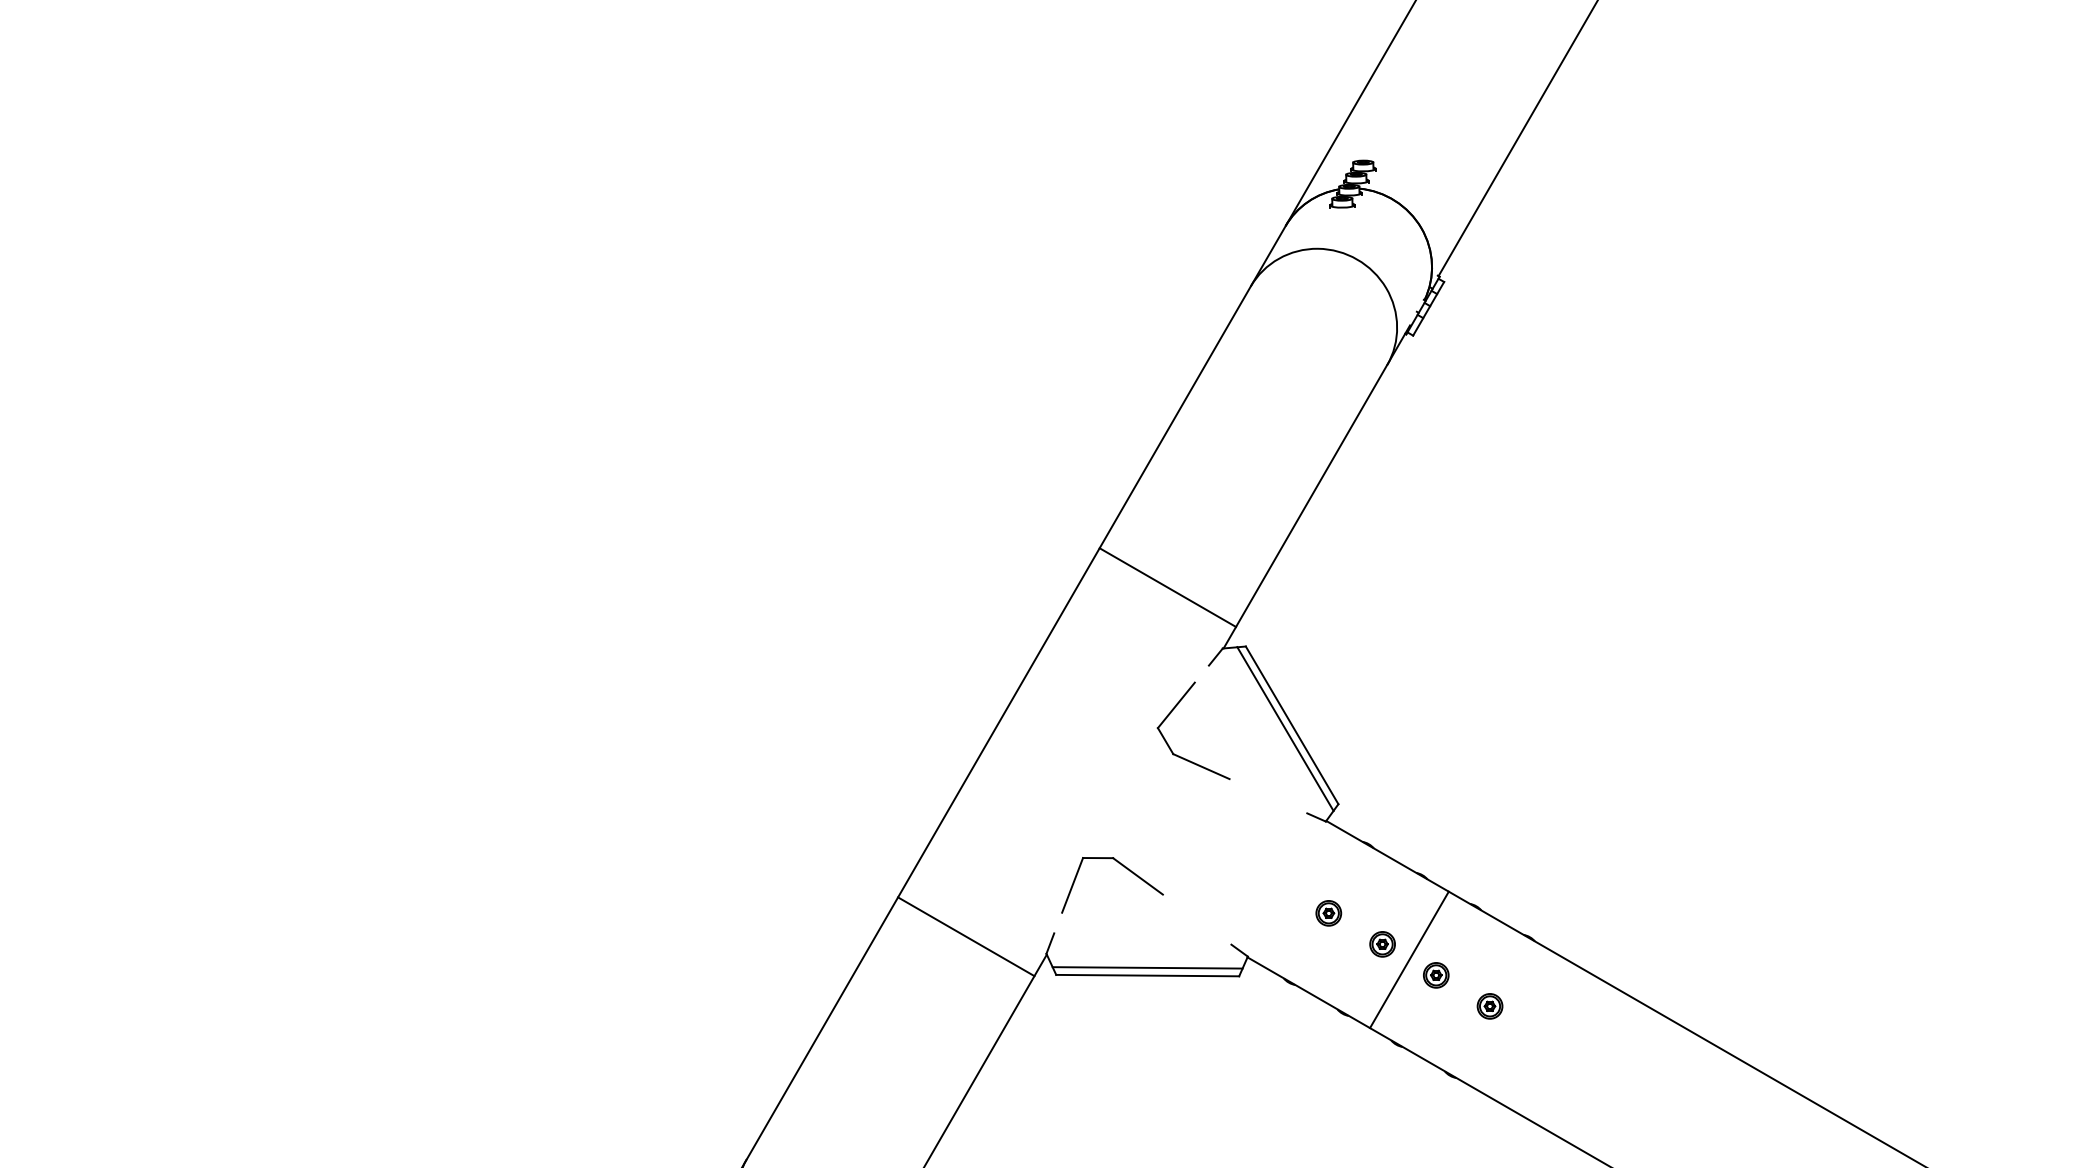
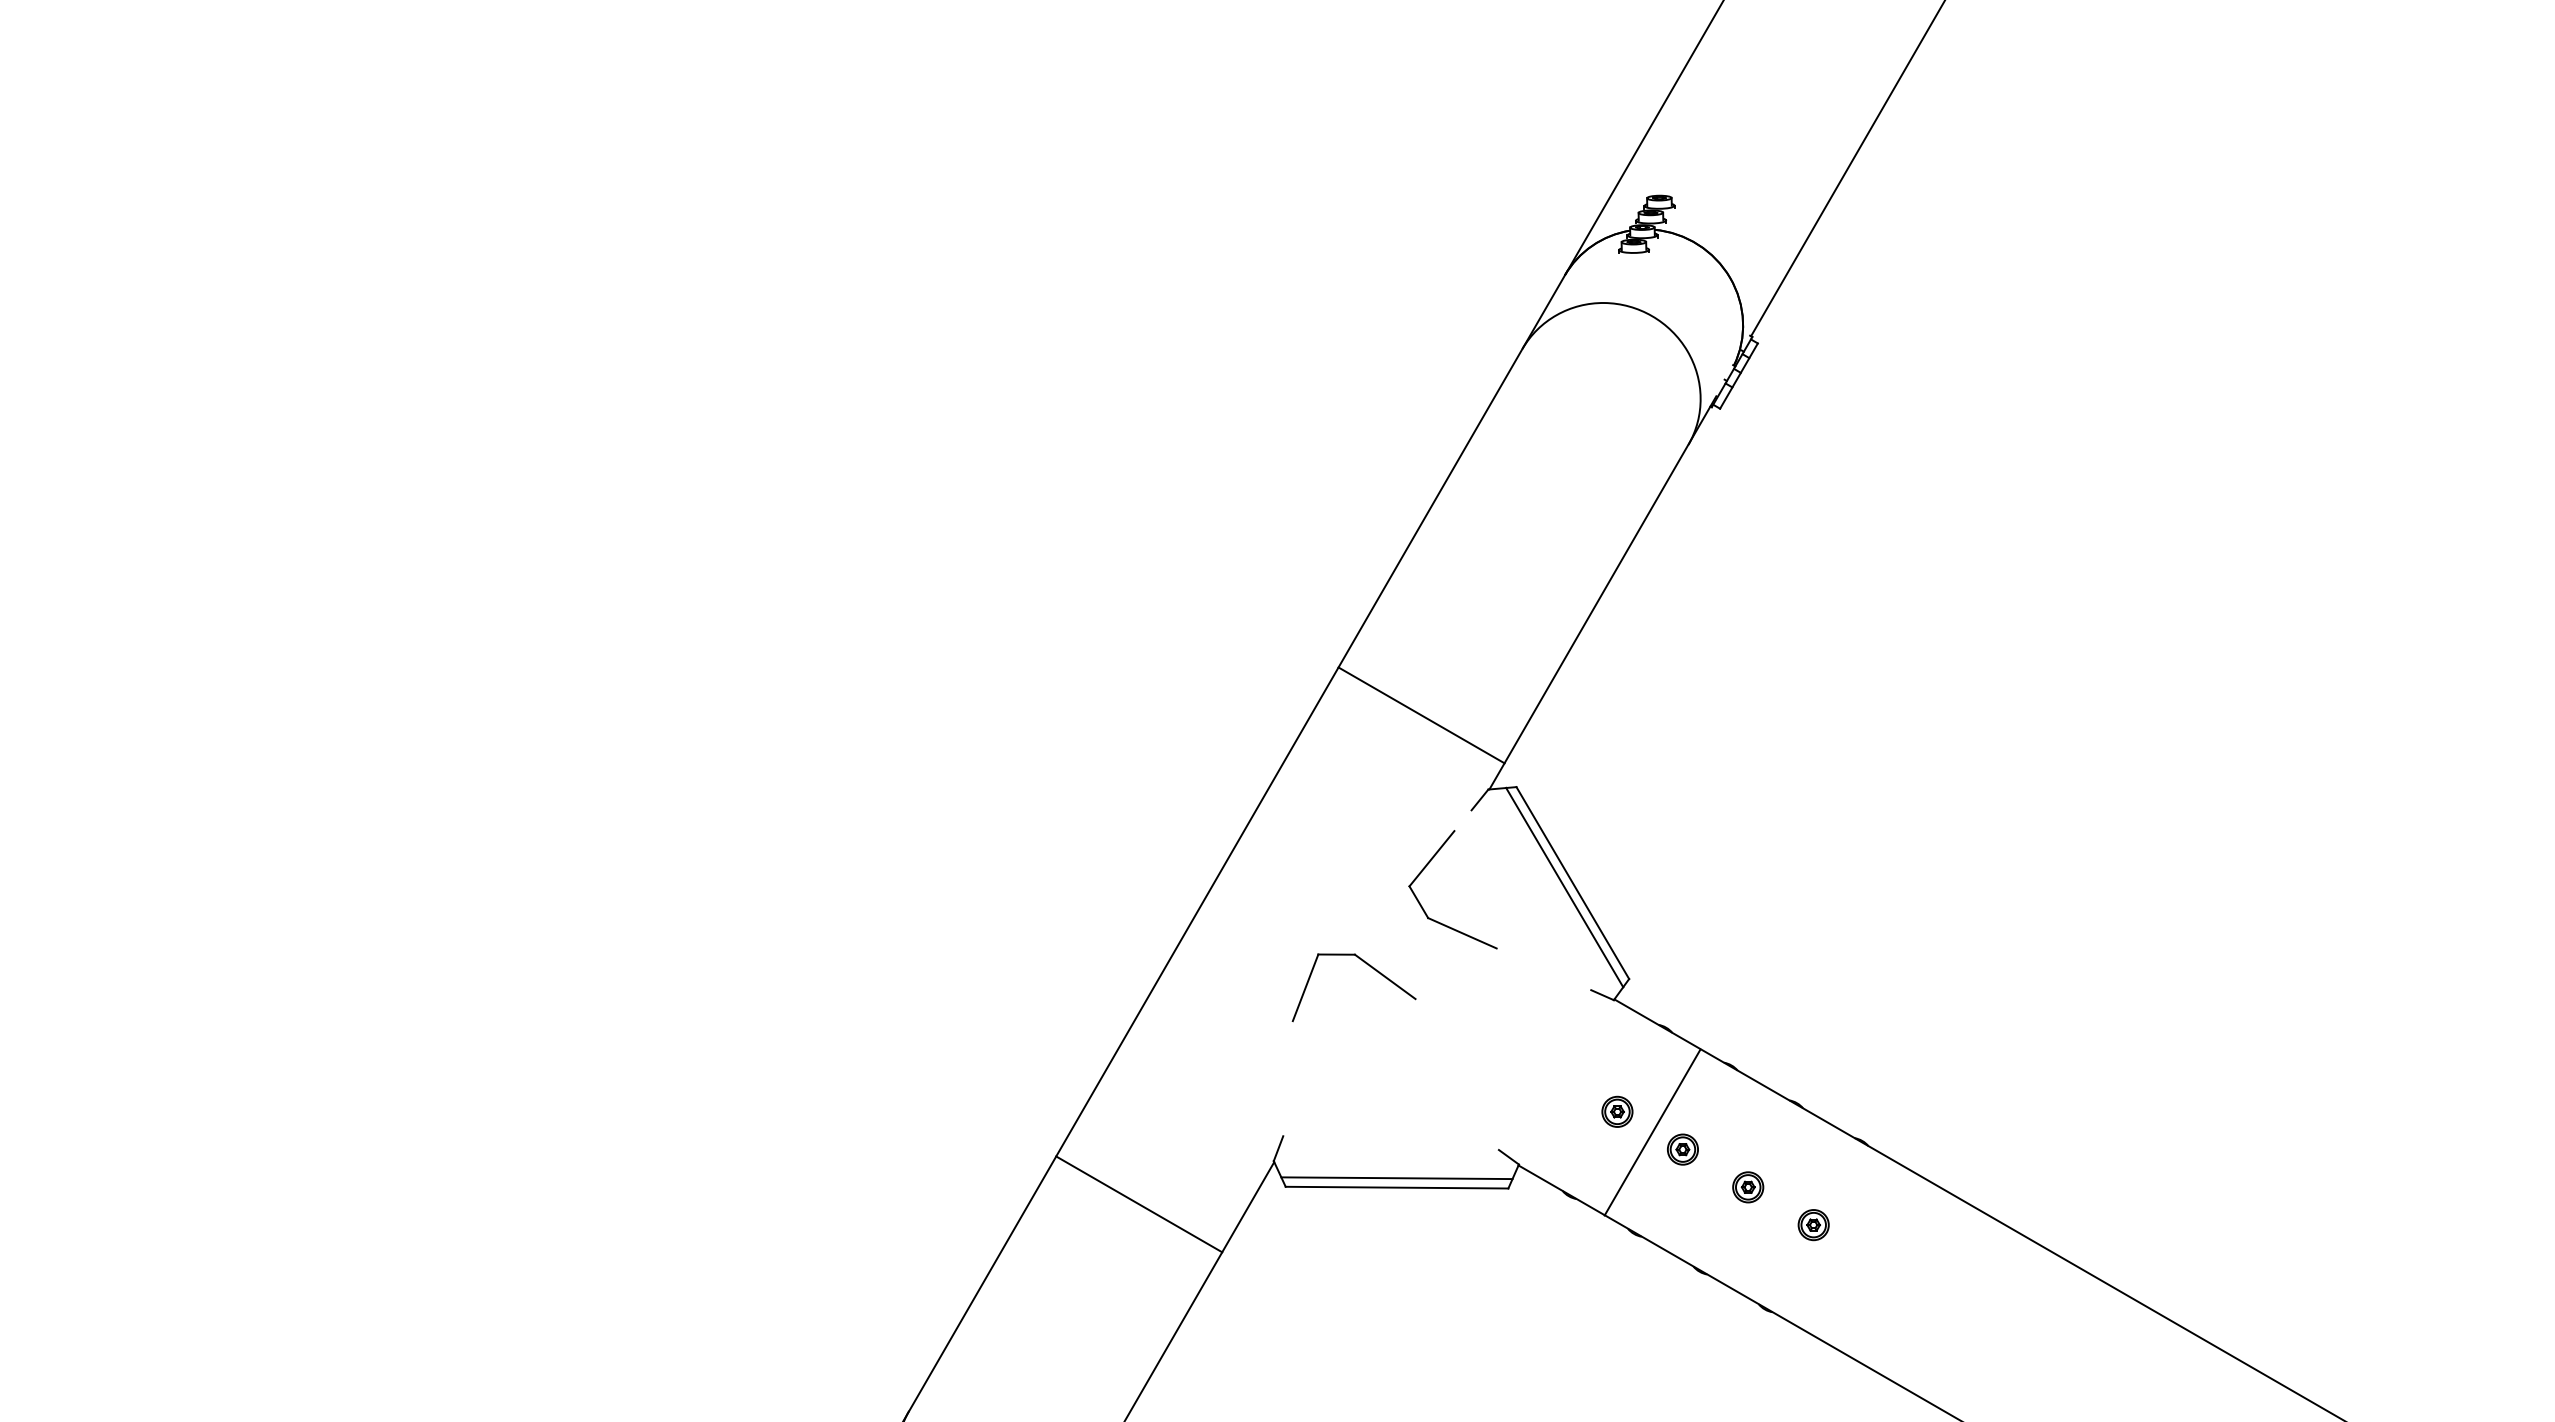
part: (1123, 867) -> (1367, 965), moved
line: (966, 936) -> (1139, 1204), moved
line: (1409, 959) -> (1652, 1132), moved

